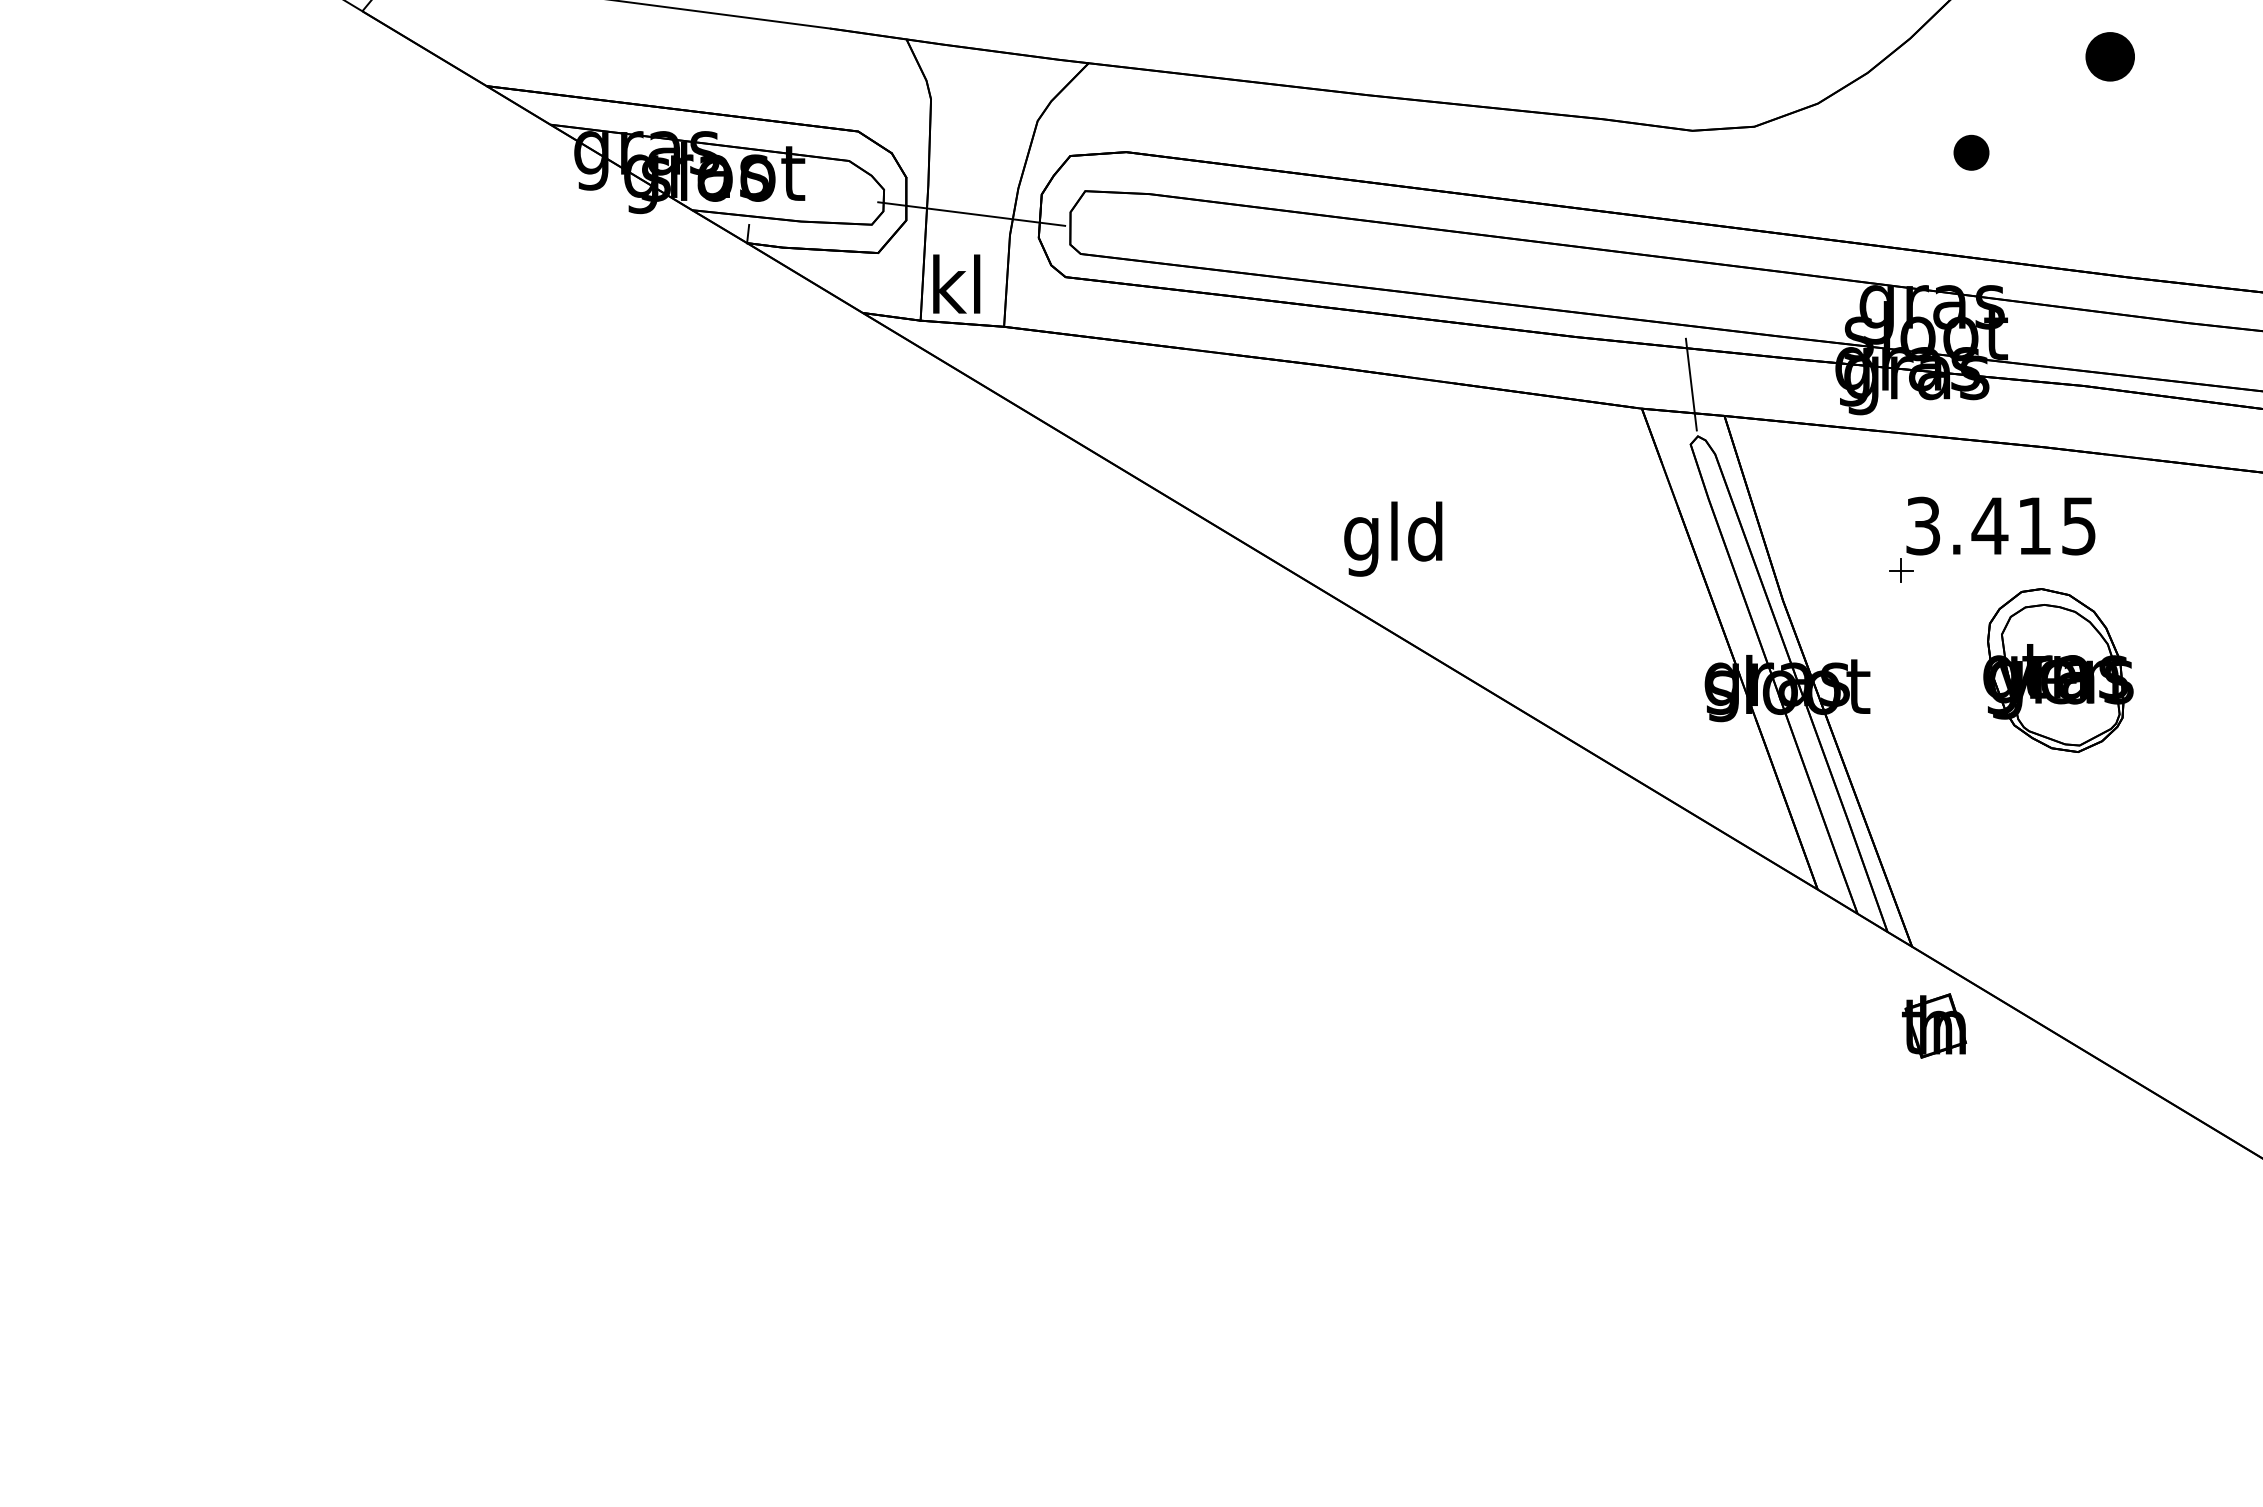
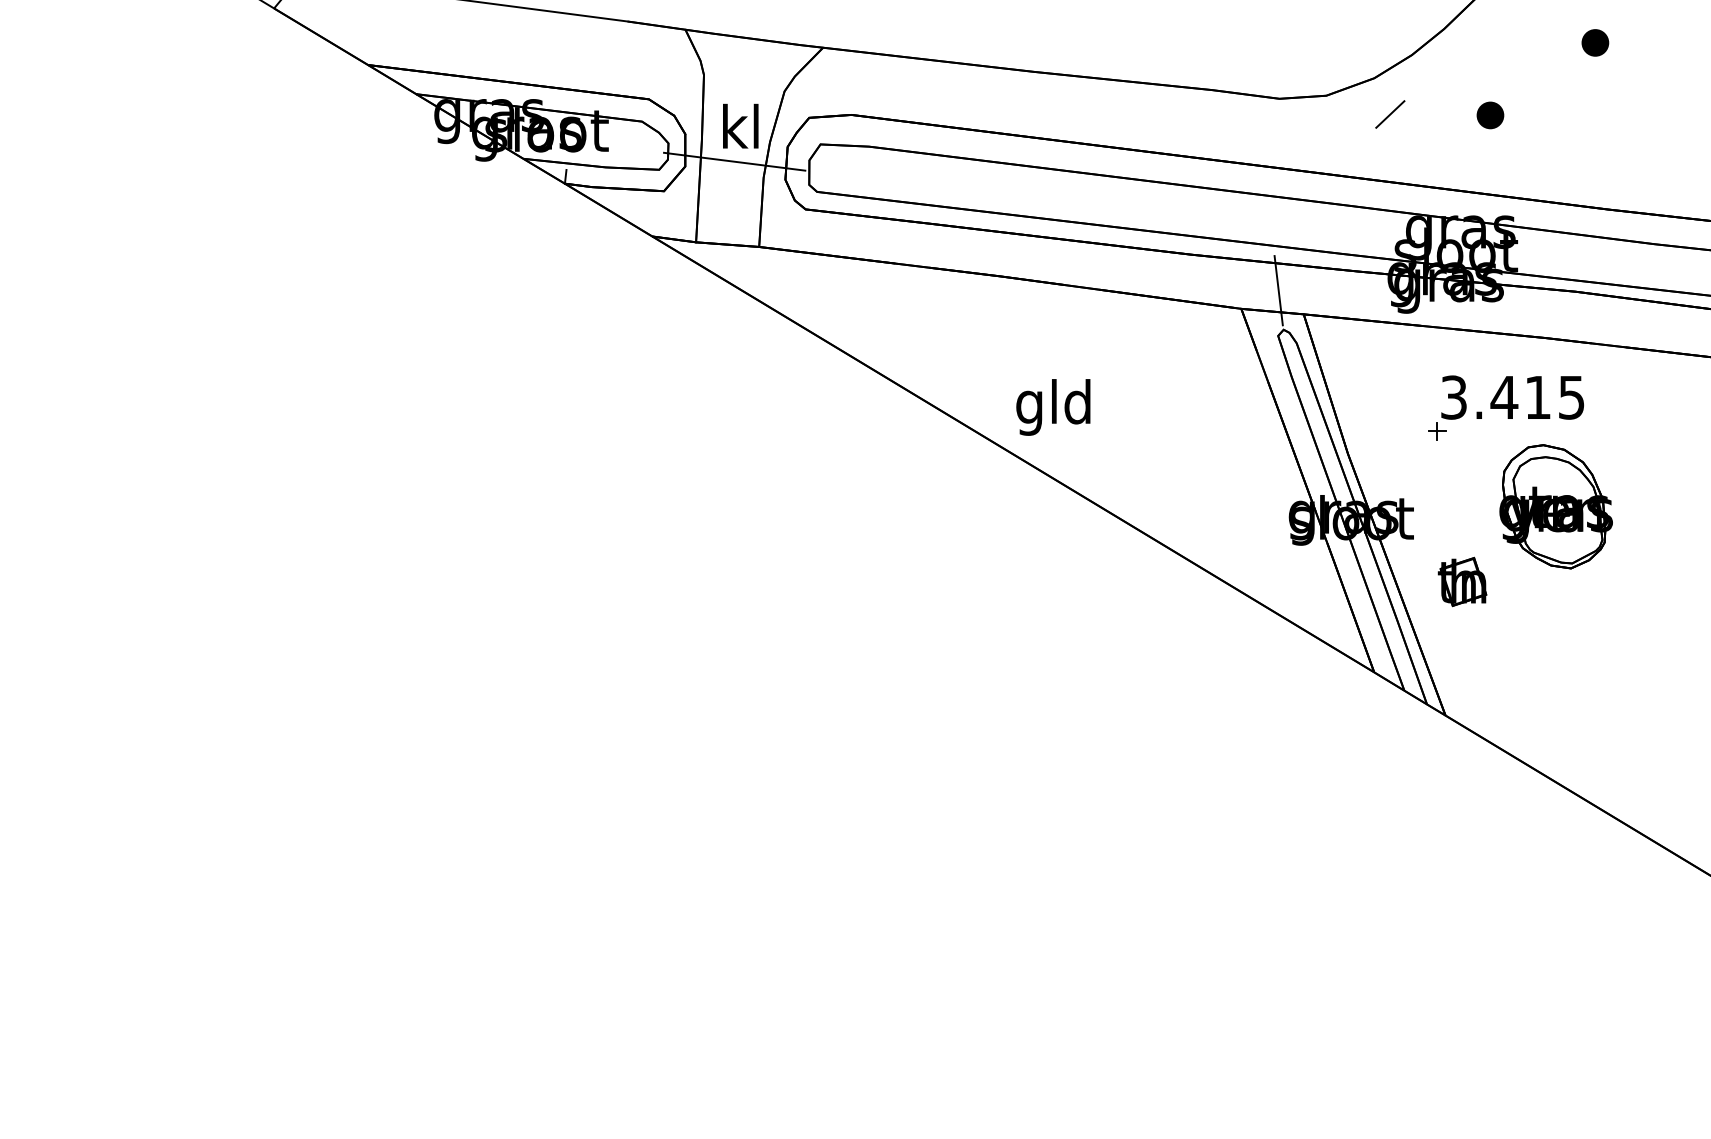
part: (2110, 56) -> (1595, 42), size x0.71
line: (1838, 151) -> (1389, 114), added
text: (956, 283) -> (740, 125), moved
part: (1934, 1025) -> (1462, 581), moved

